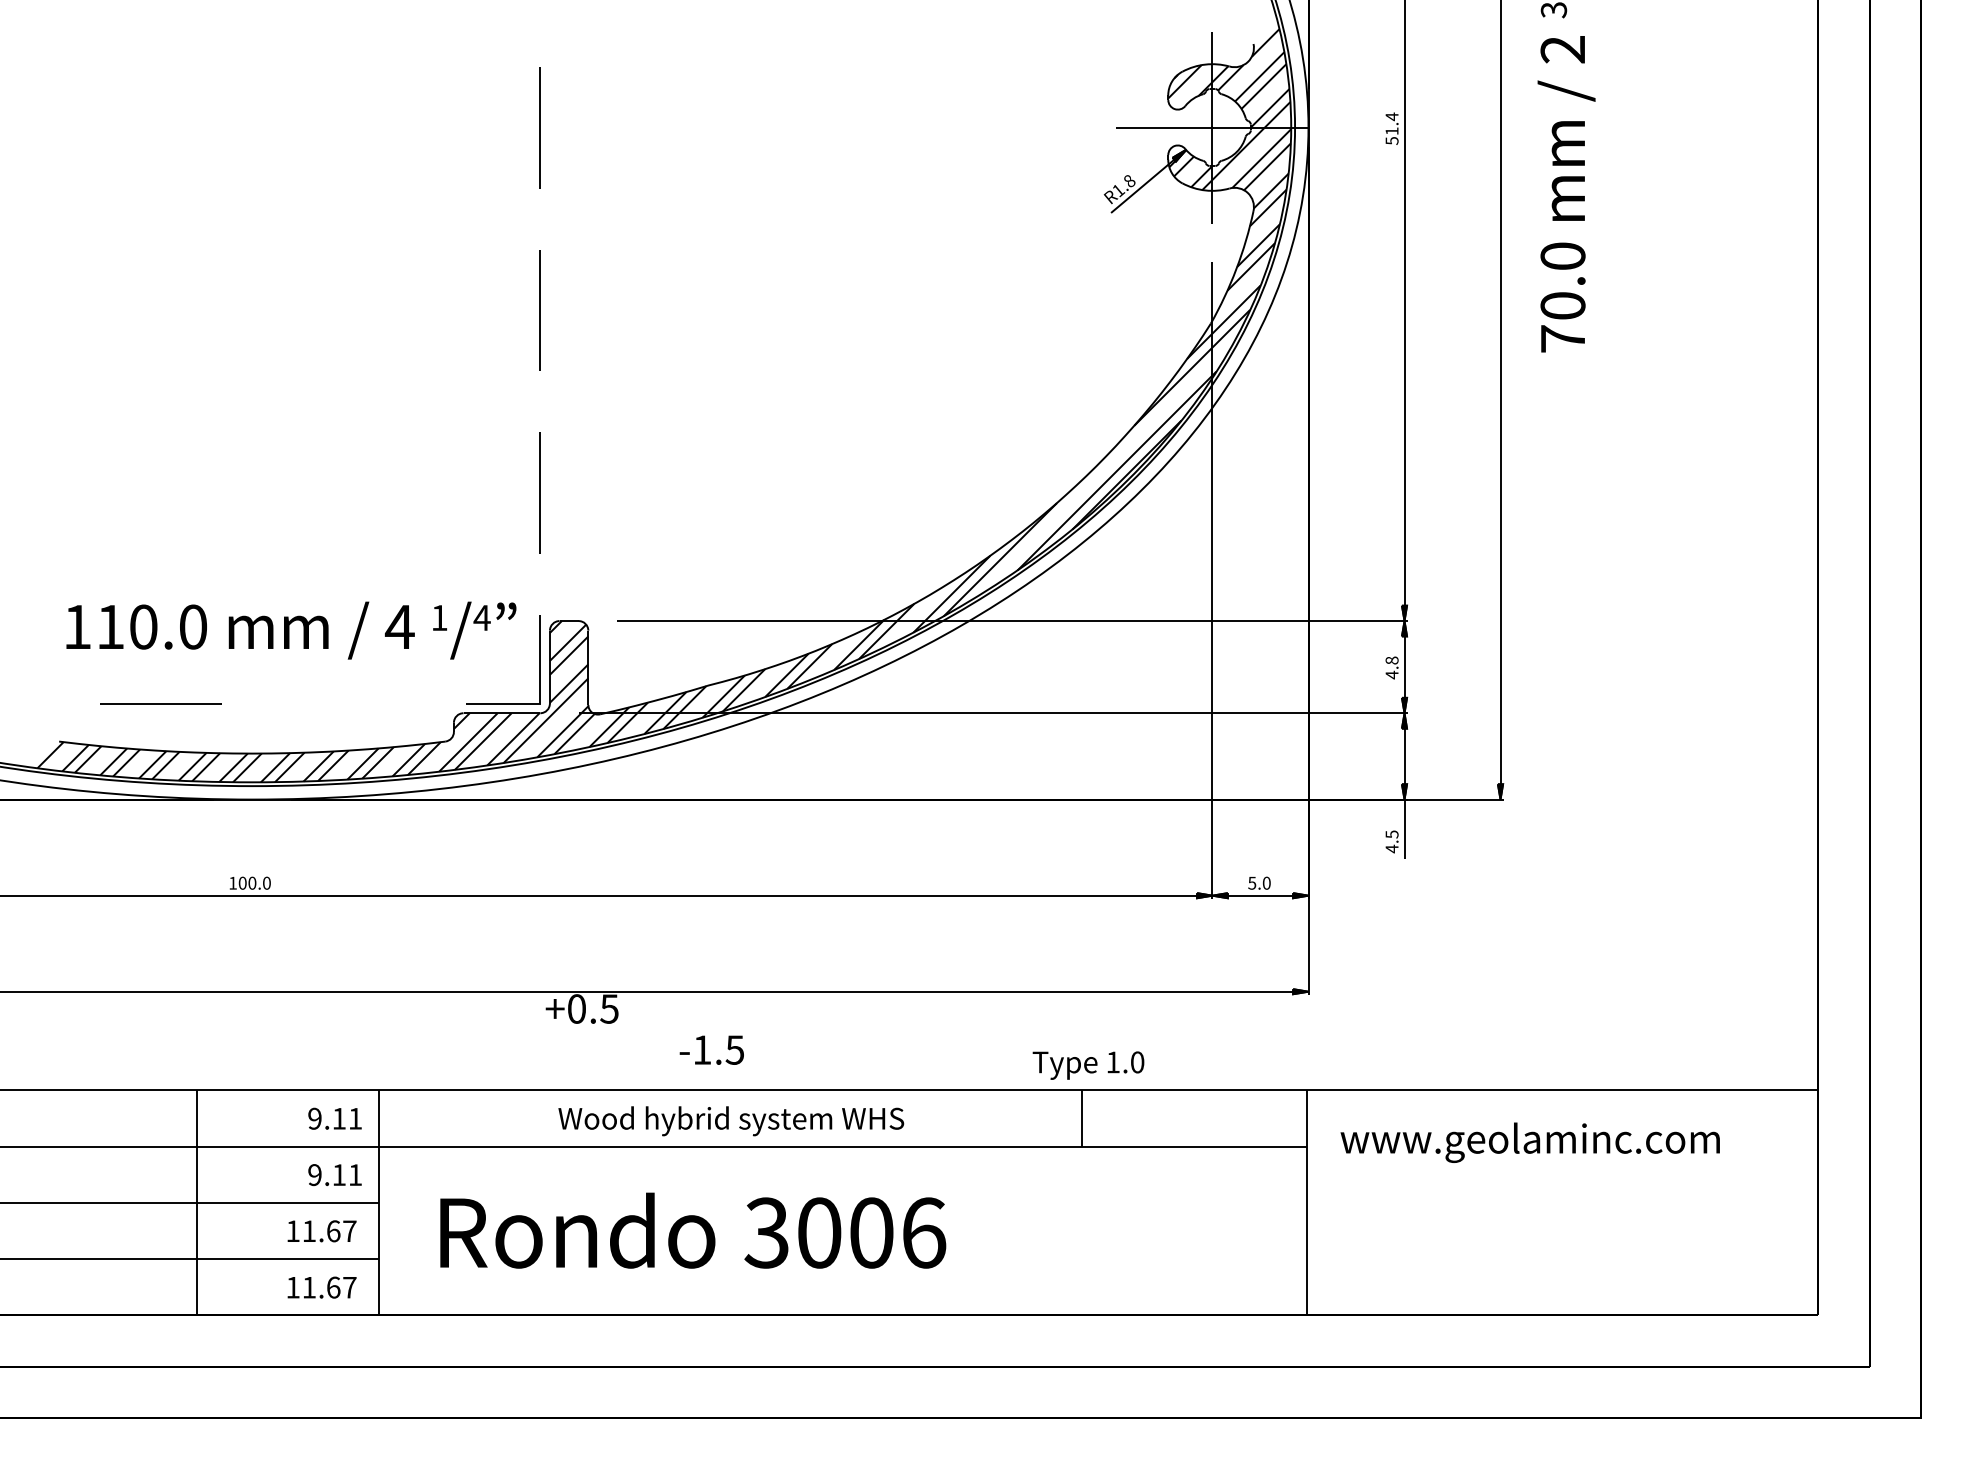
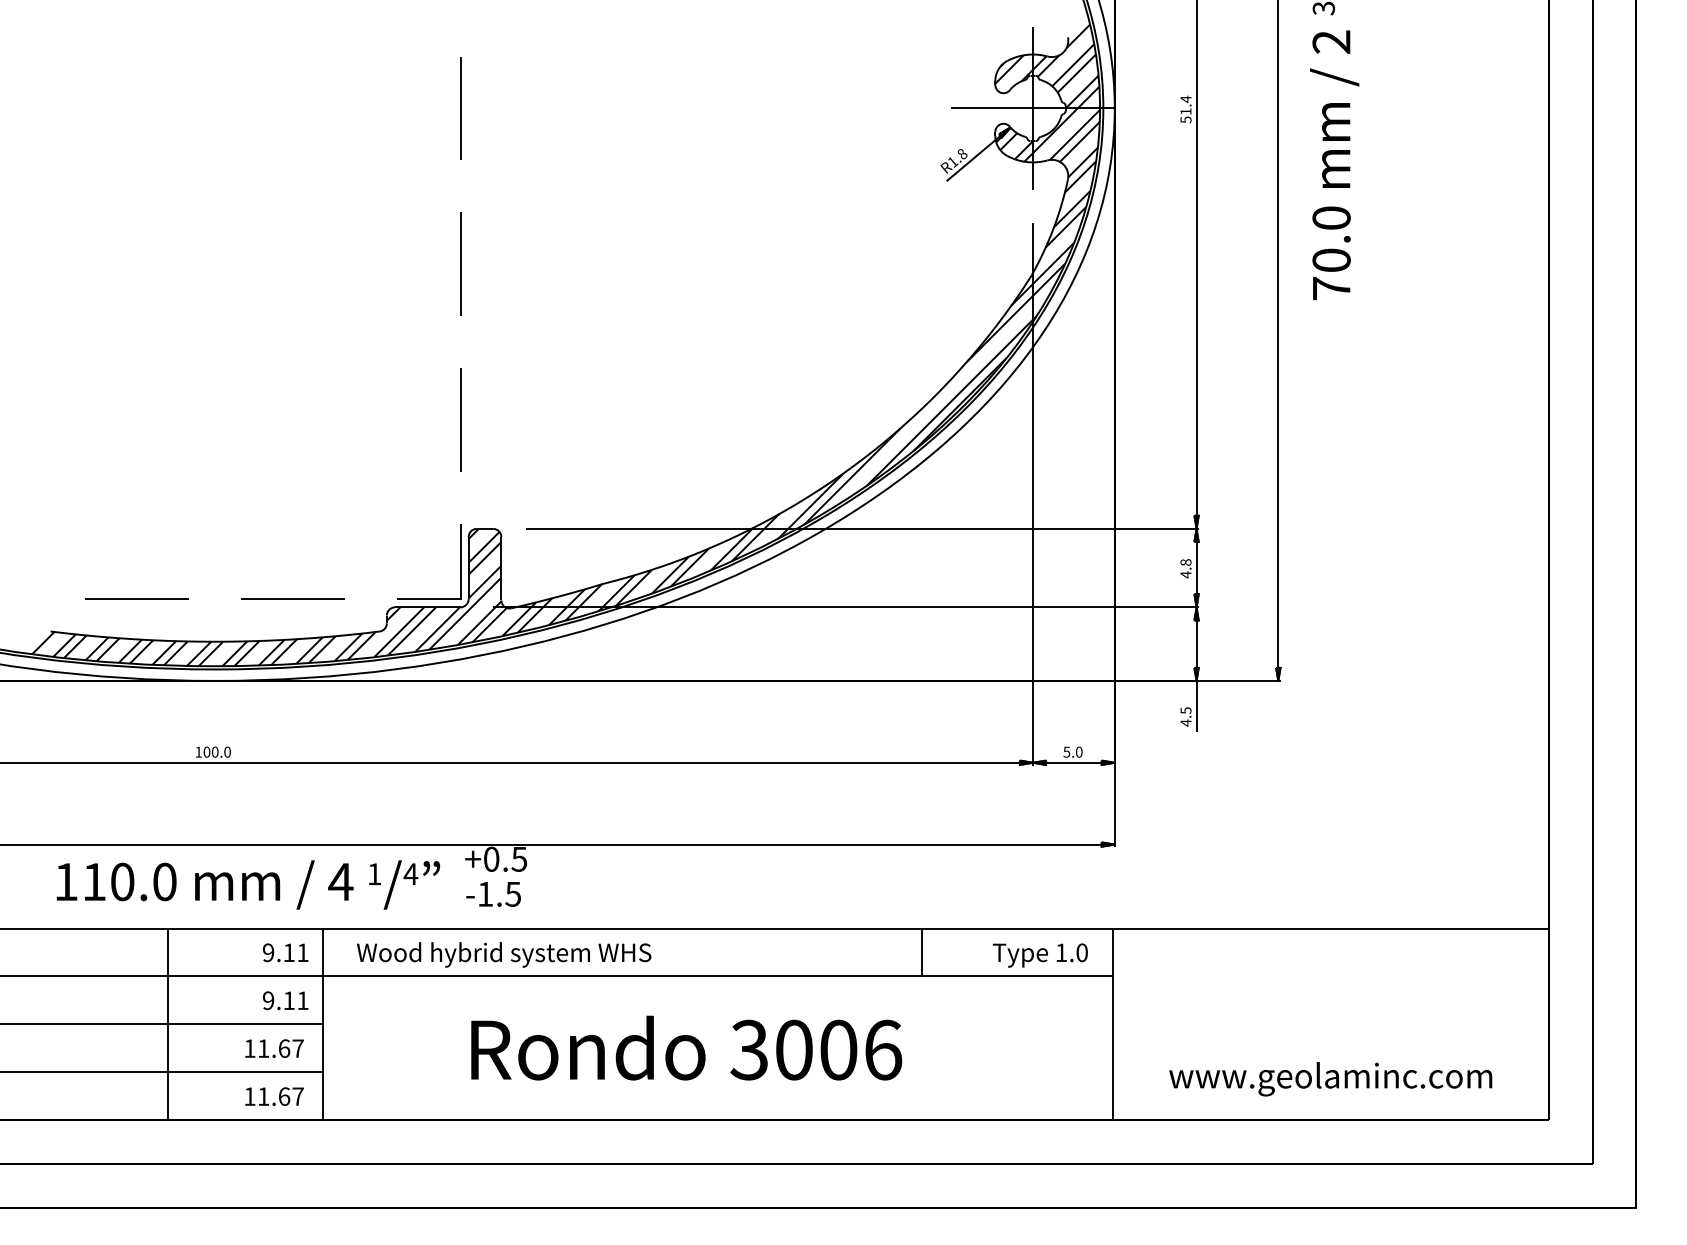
text: (291, 630) -> (248, 884), moved
line: (343, 702) -> (292, 598), added
text: (711, 1050) -> (493, 894), moved
text: (1088, 1065) -> (1040, 955), moved
text: (731, 1120) -> (504, 954), moved
text: (1530, 1143) -> (1330, 1079), moved
text: (692, 1229) -> (686, 1047), moved

